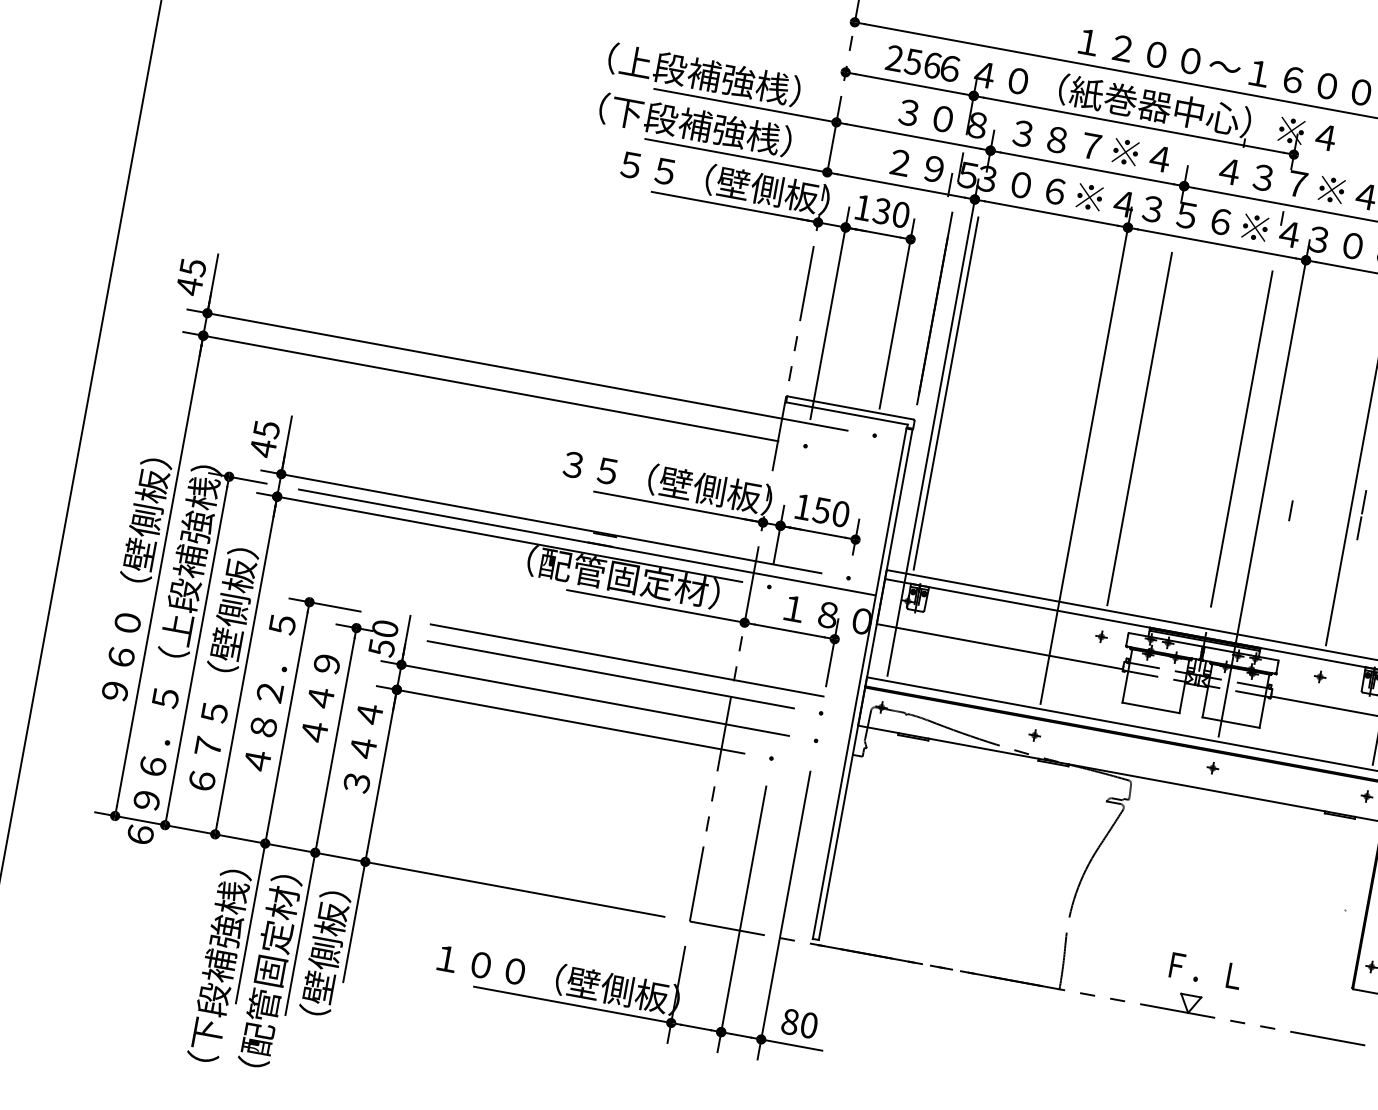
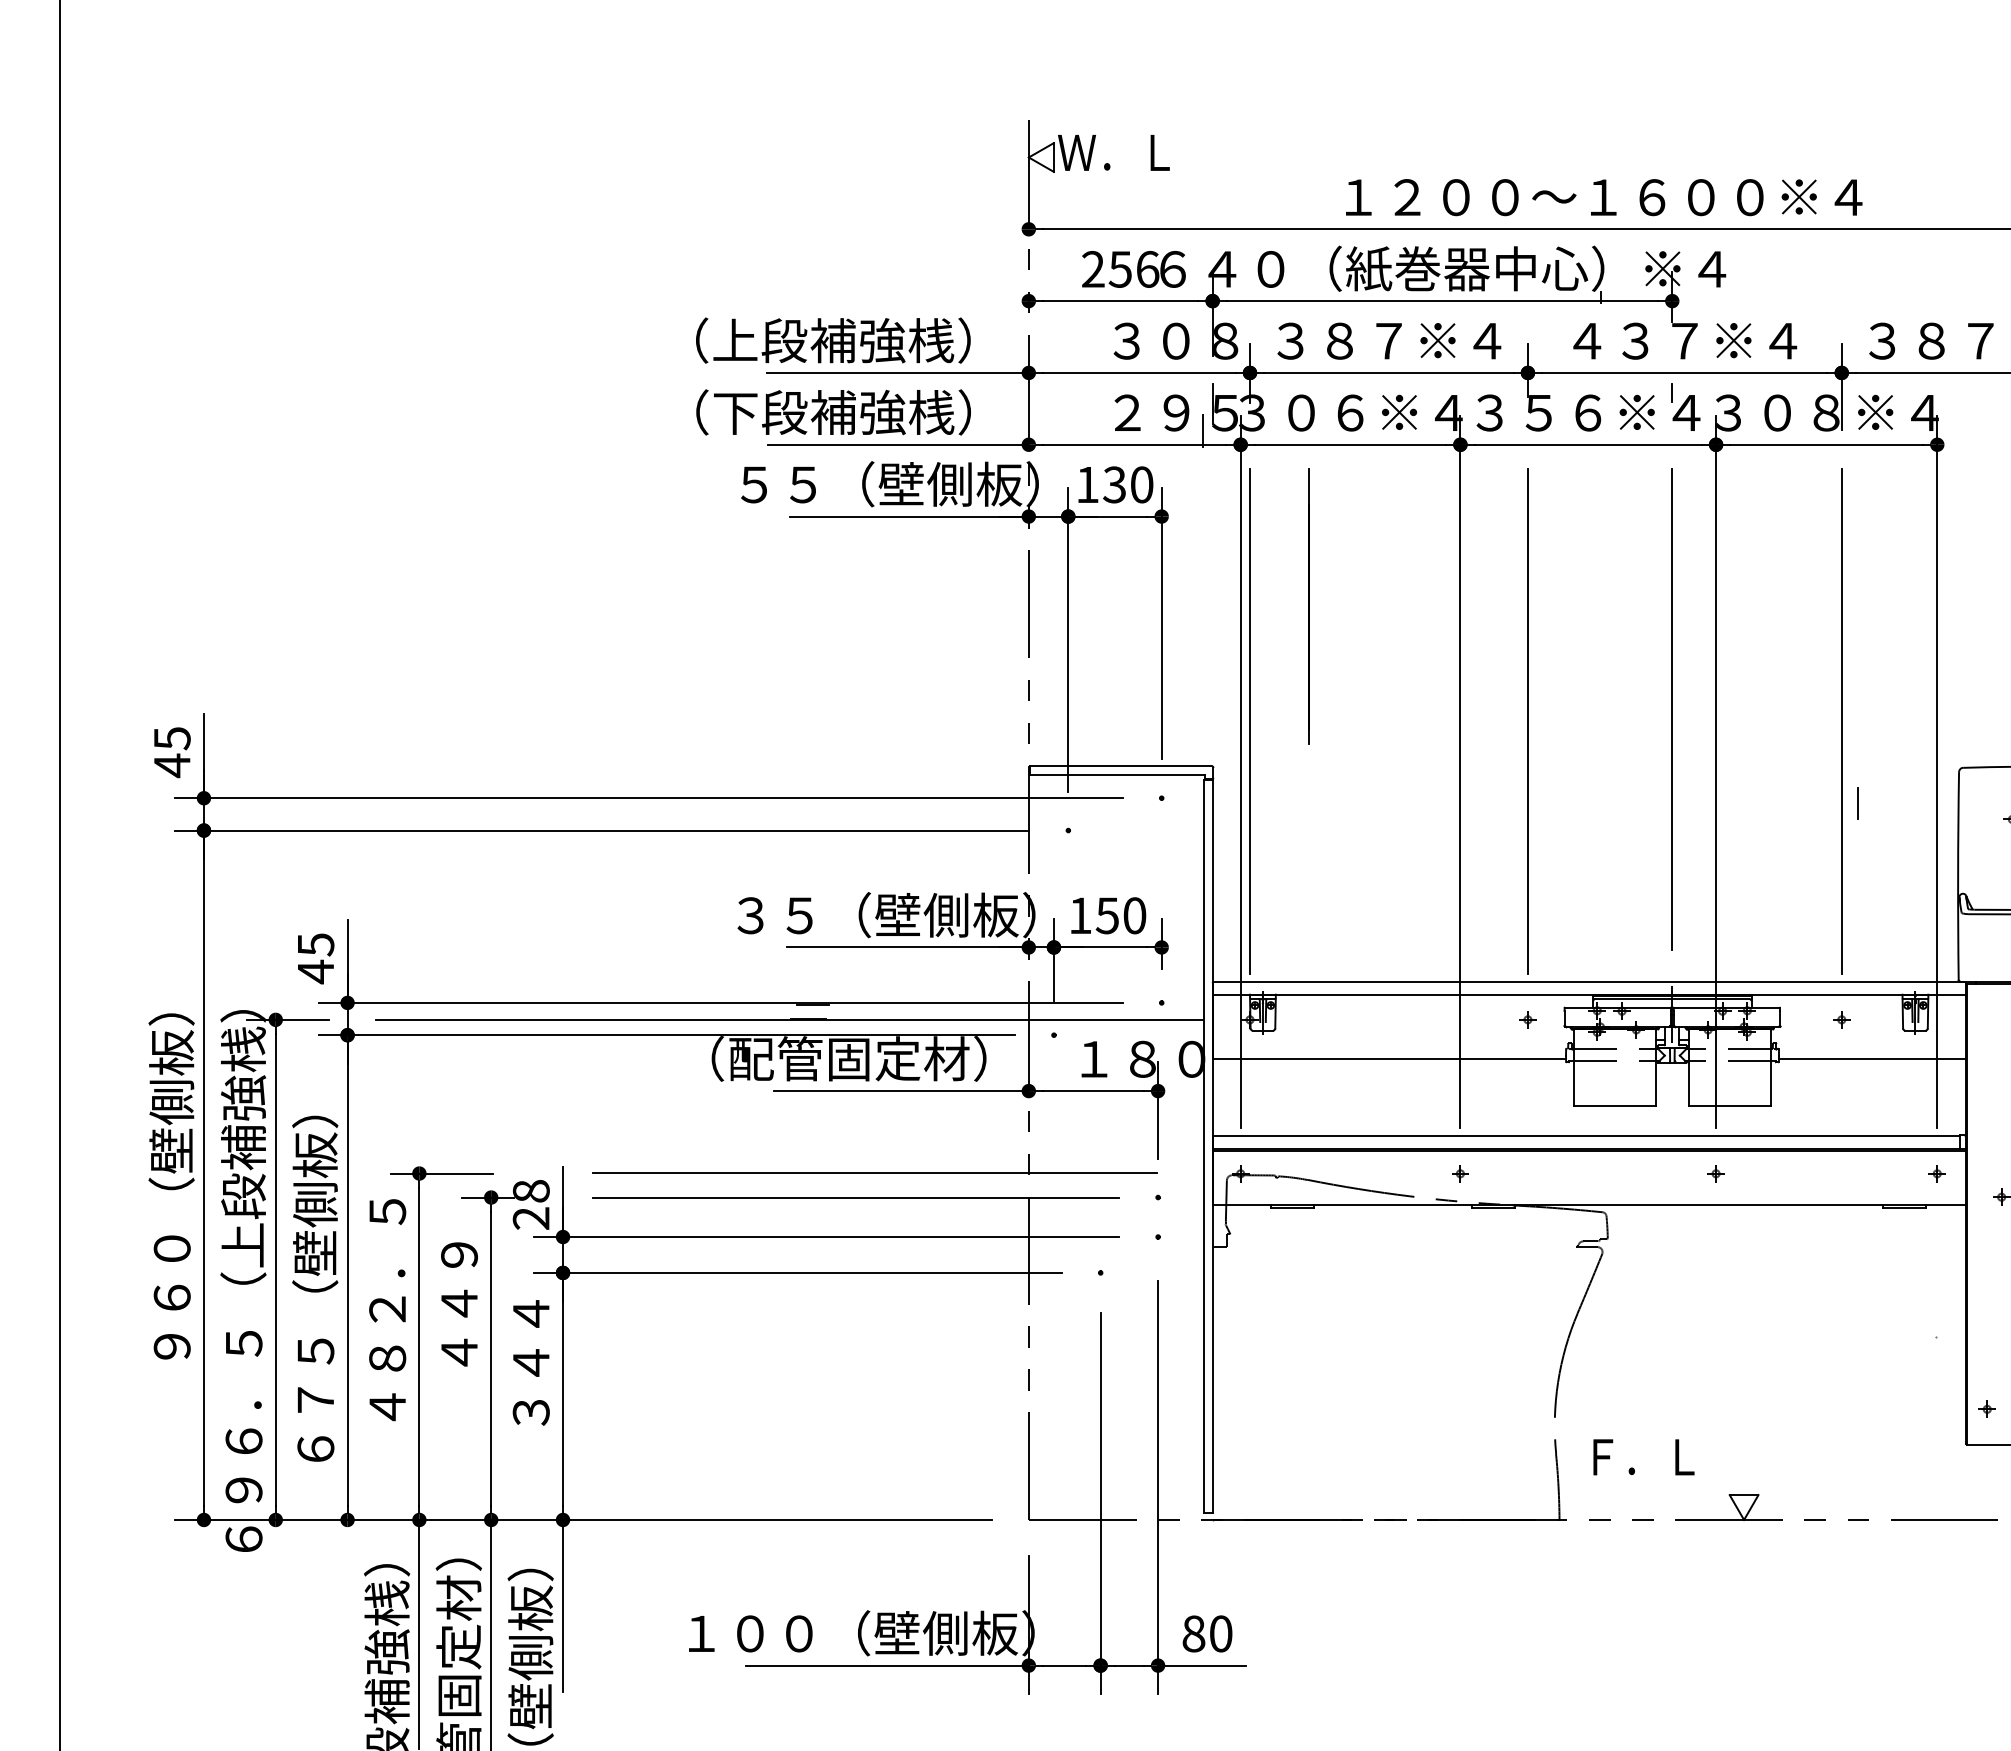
line: (934, 308) -> (1308, 606), moved
line: (1364, 501) -> (1858, 765), removed
line: (1290, 510) -> (1758, 796), removed
text: (382, 638) -> (530, 1205), 50 -> 28
text: (1205, 971) -> (1643, 1457), moved

